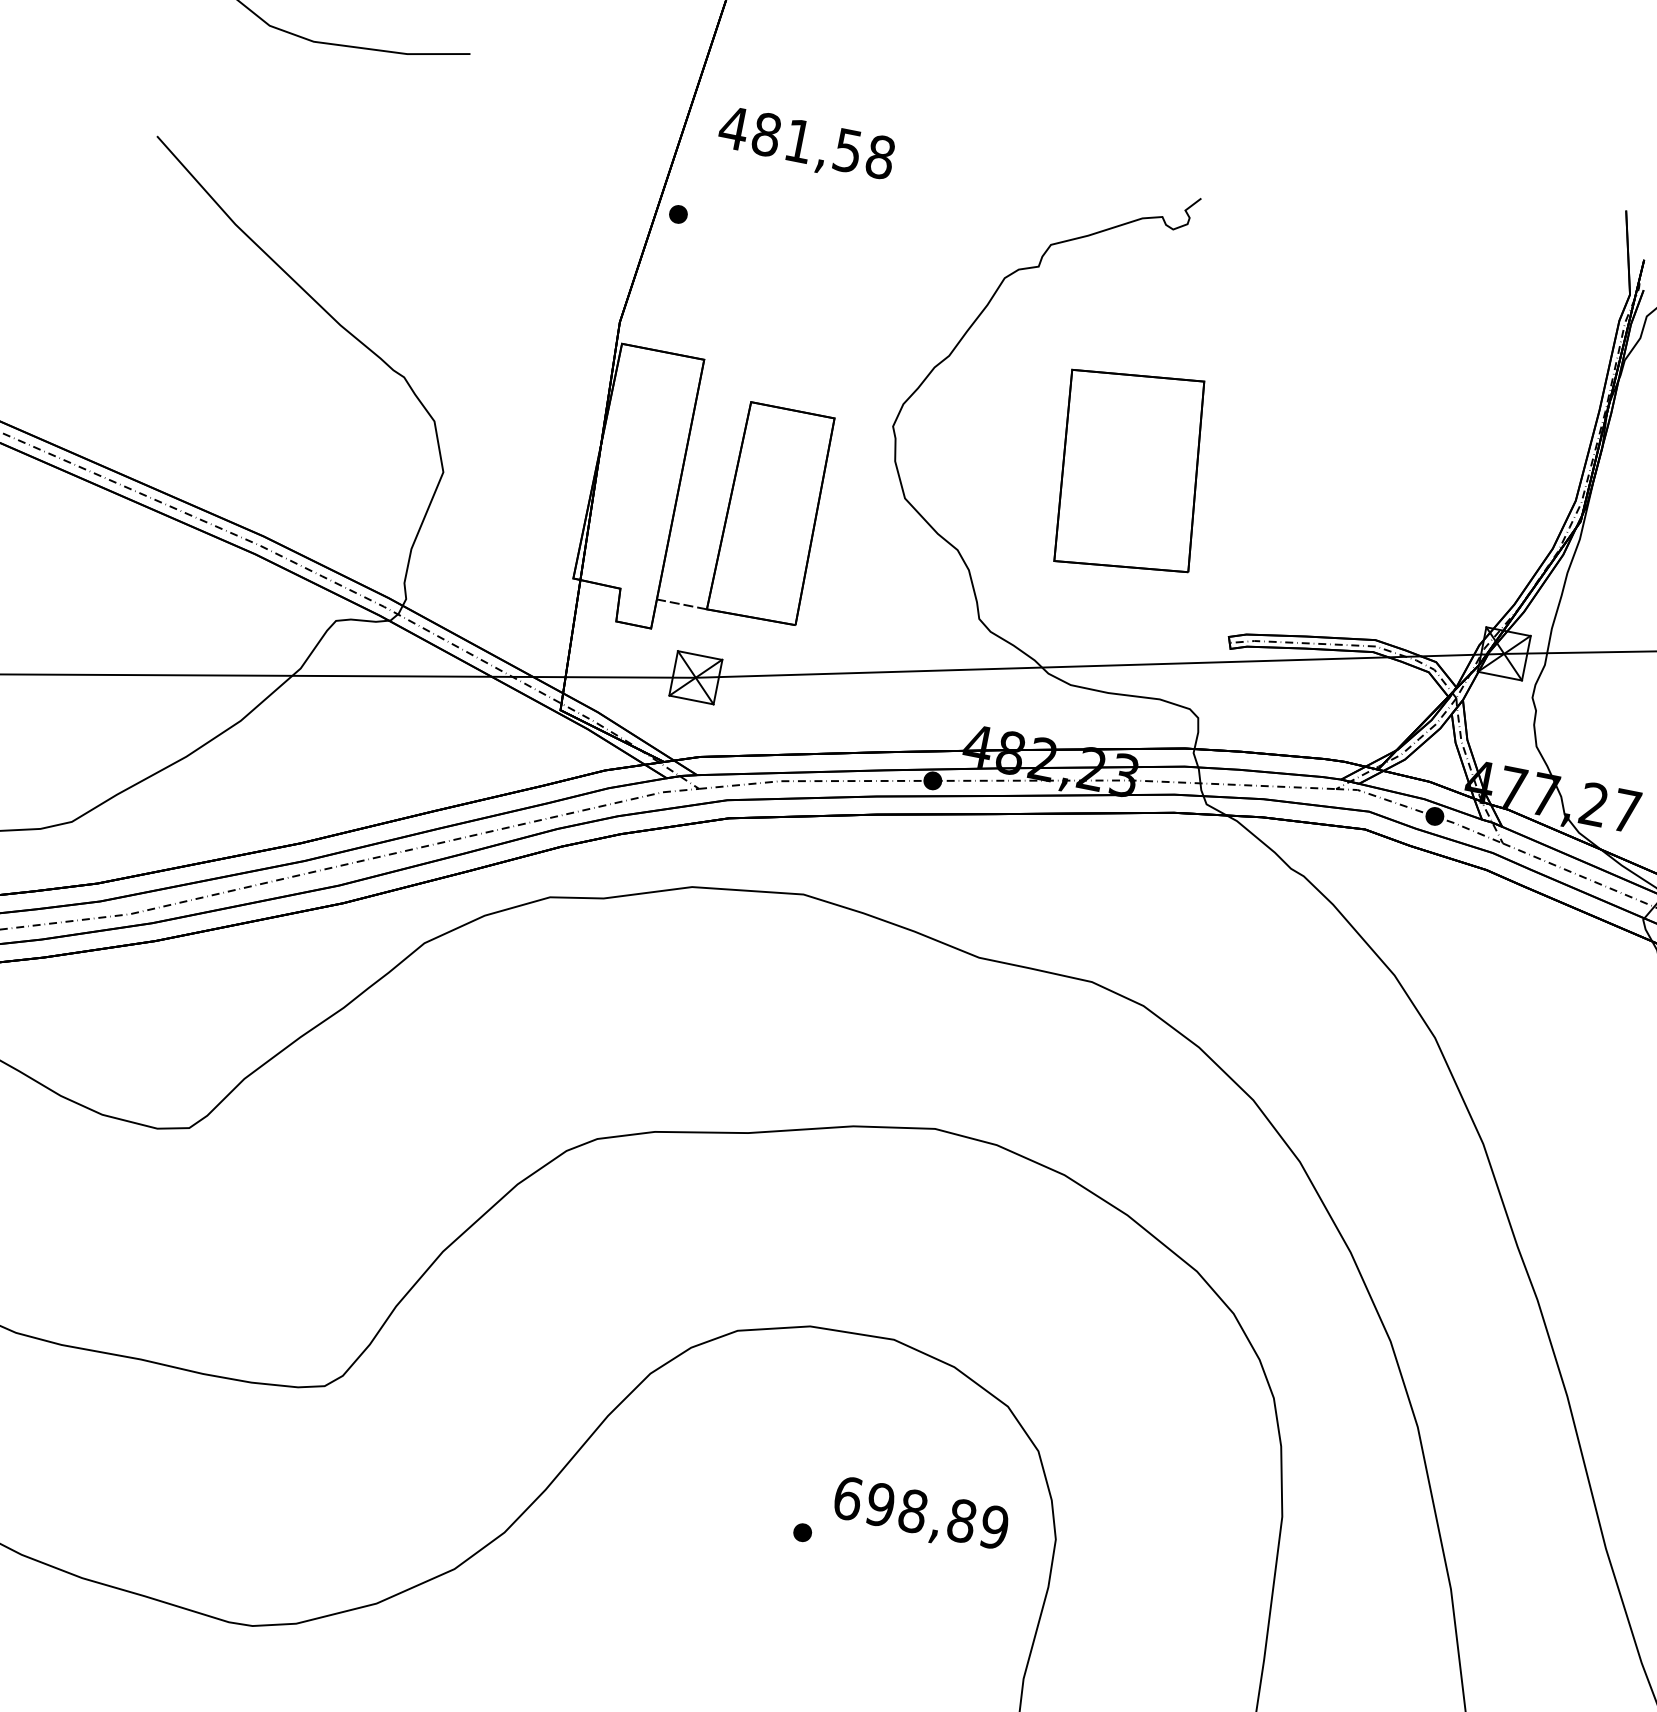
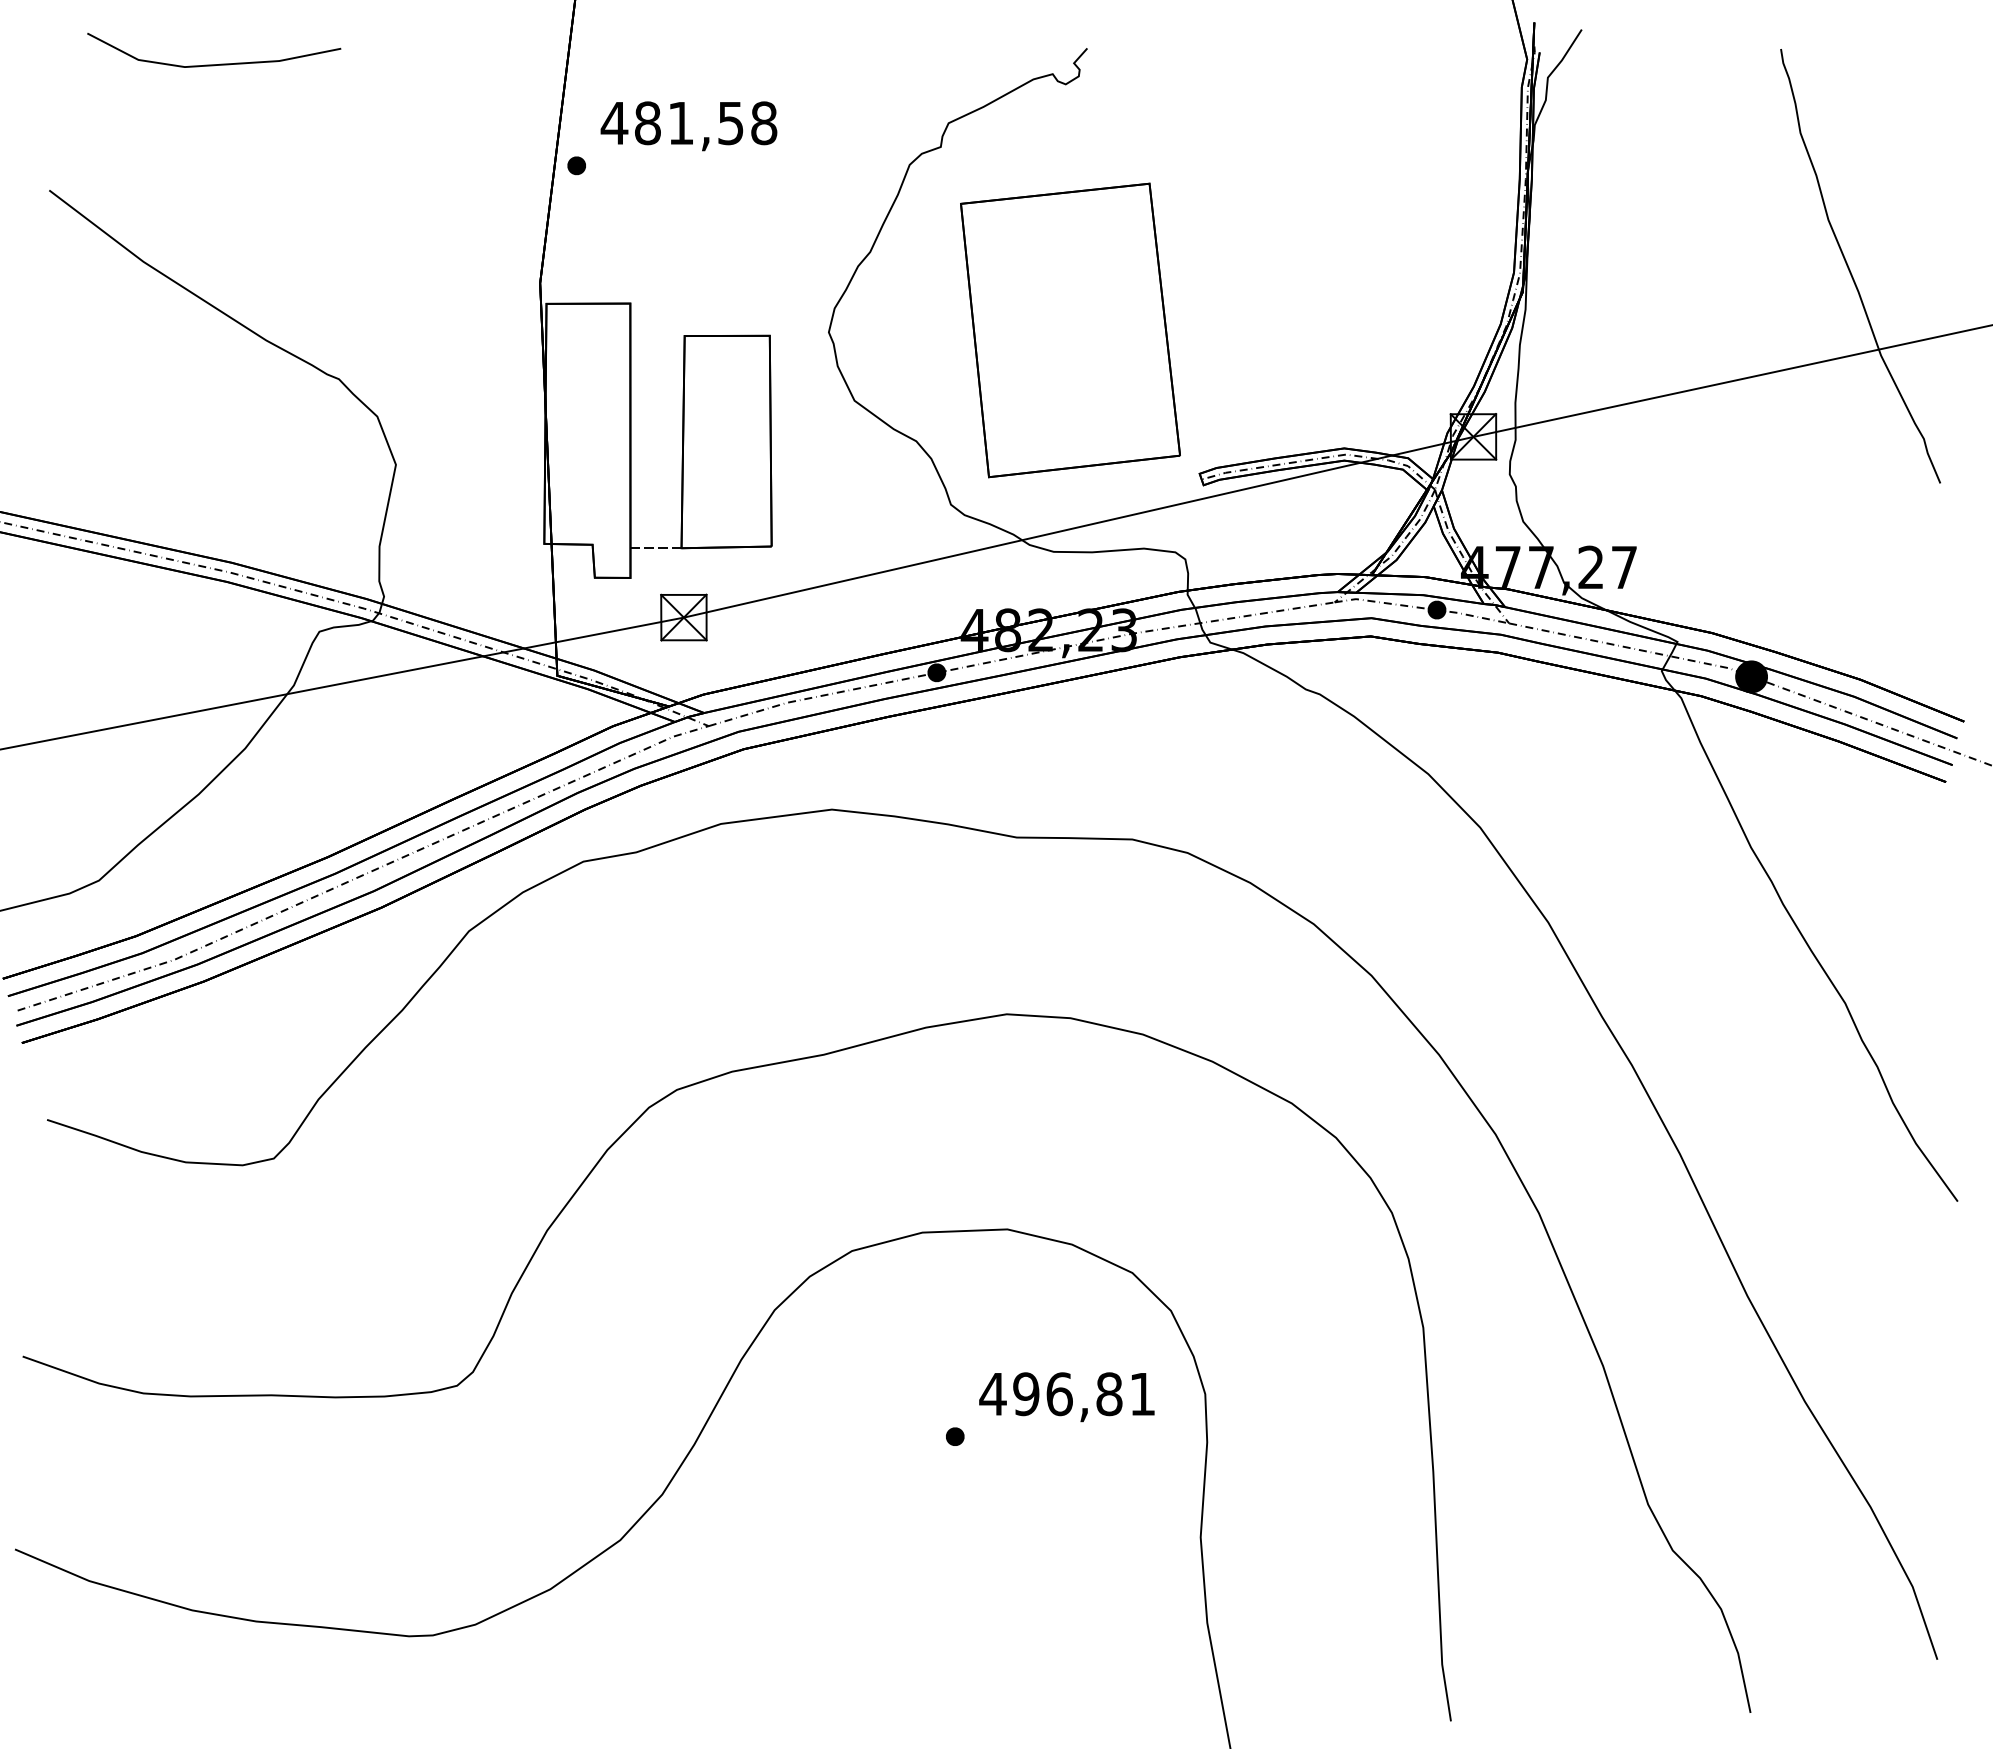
text: (805, 145) -> (688, 126), moved
part: (1130, 471) -> (1070, 330), size x1.43
text: (920, 1513) -> (1067, 1394), 698,89 -> 496,81

